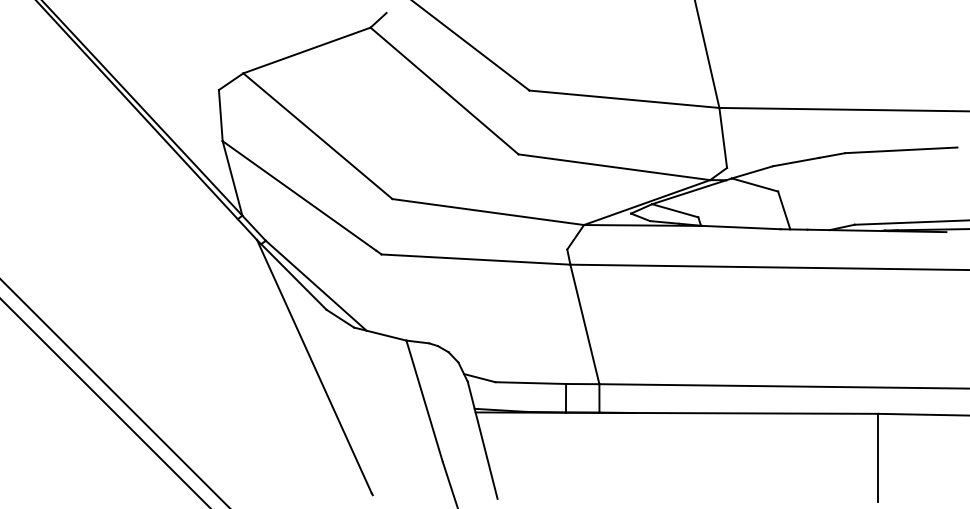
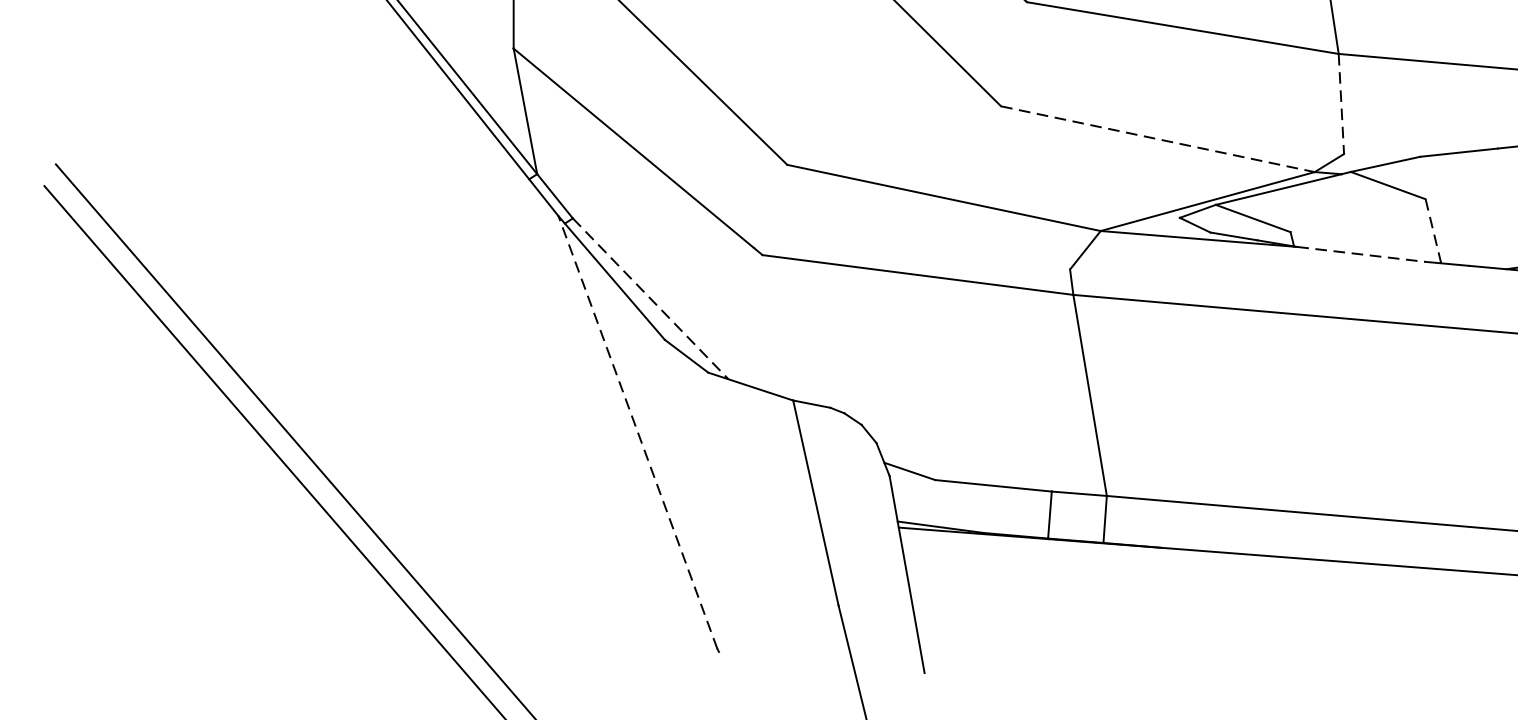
line: (723, 138) -> (1341, 104), solid -> dashed
line: (614, 167) -> (1158, 139), solid -> dashed
line: (784, 210) -> (1433, 231), solid -> dashed
line: (741, 227) -> (1360, 254), solid -> dashed
line: (316, 285) -> (651, 298), solid -> dashed
line: (314, 366) -> (638, 432), solid -> dashed

